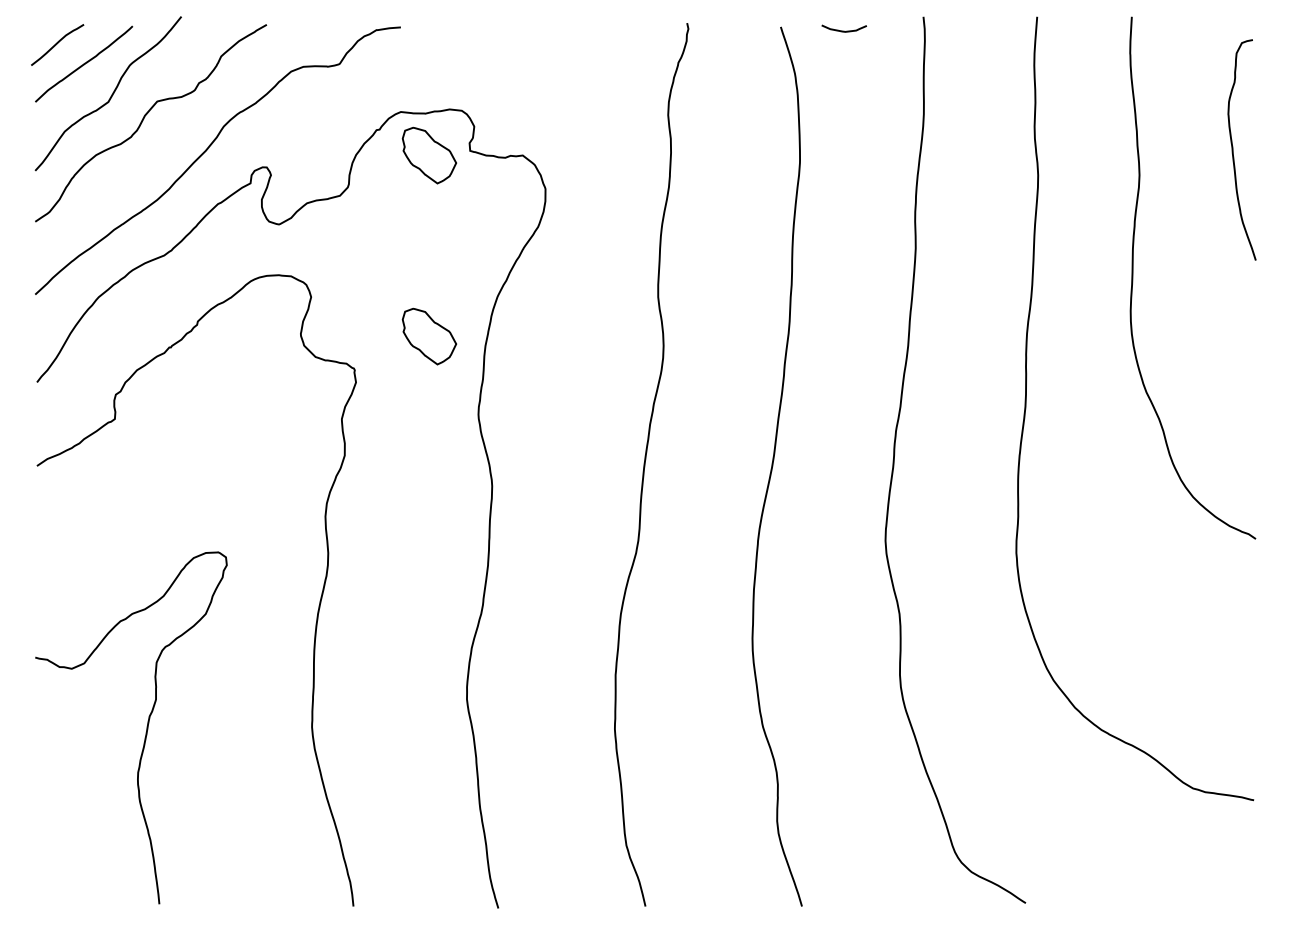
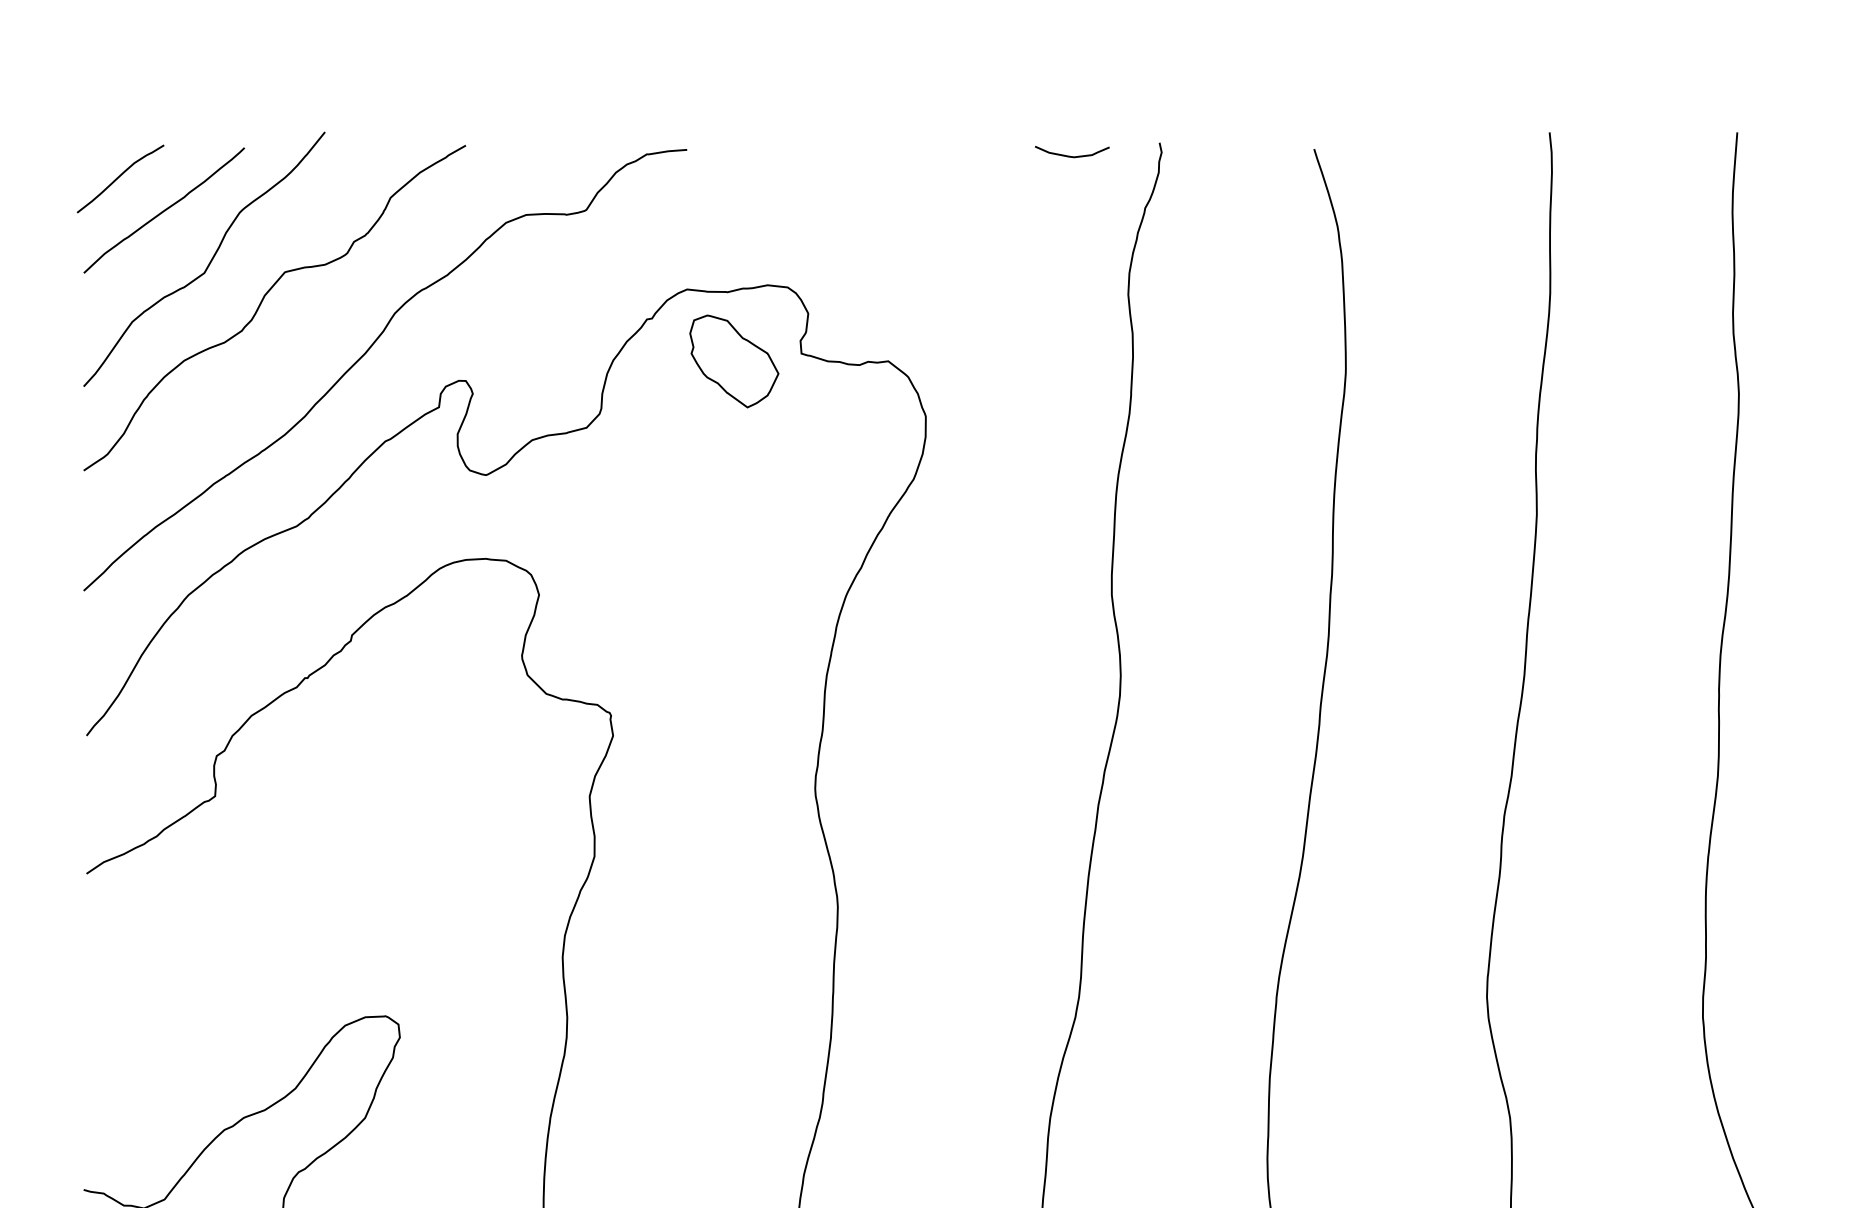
curve: (843, 30) -> (1071, 154), moved
part: (429, 336) -> (734, 659), removed

